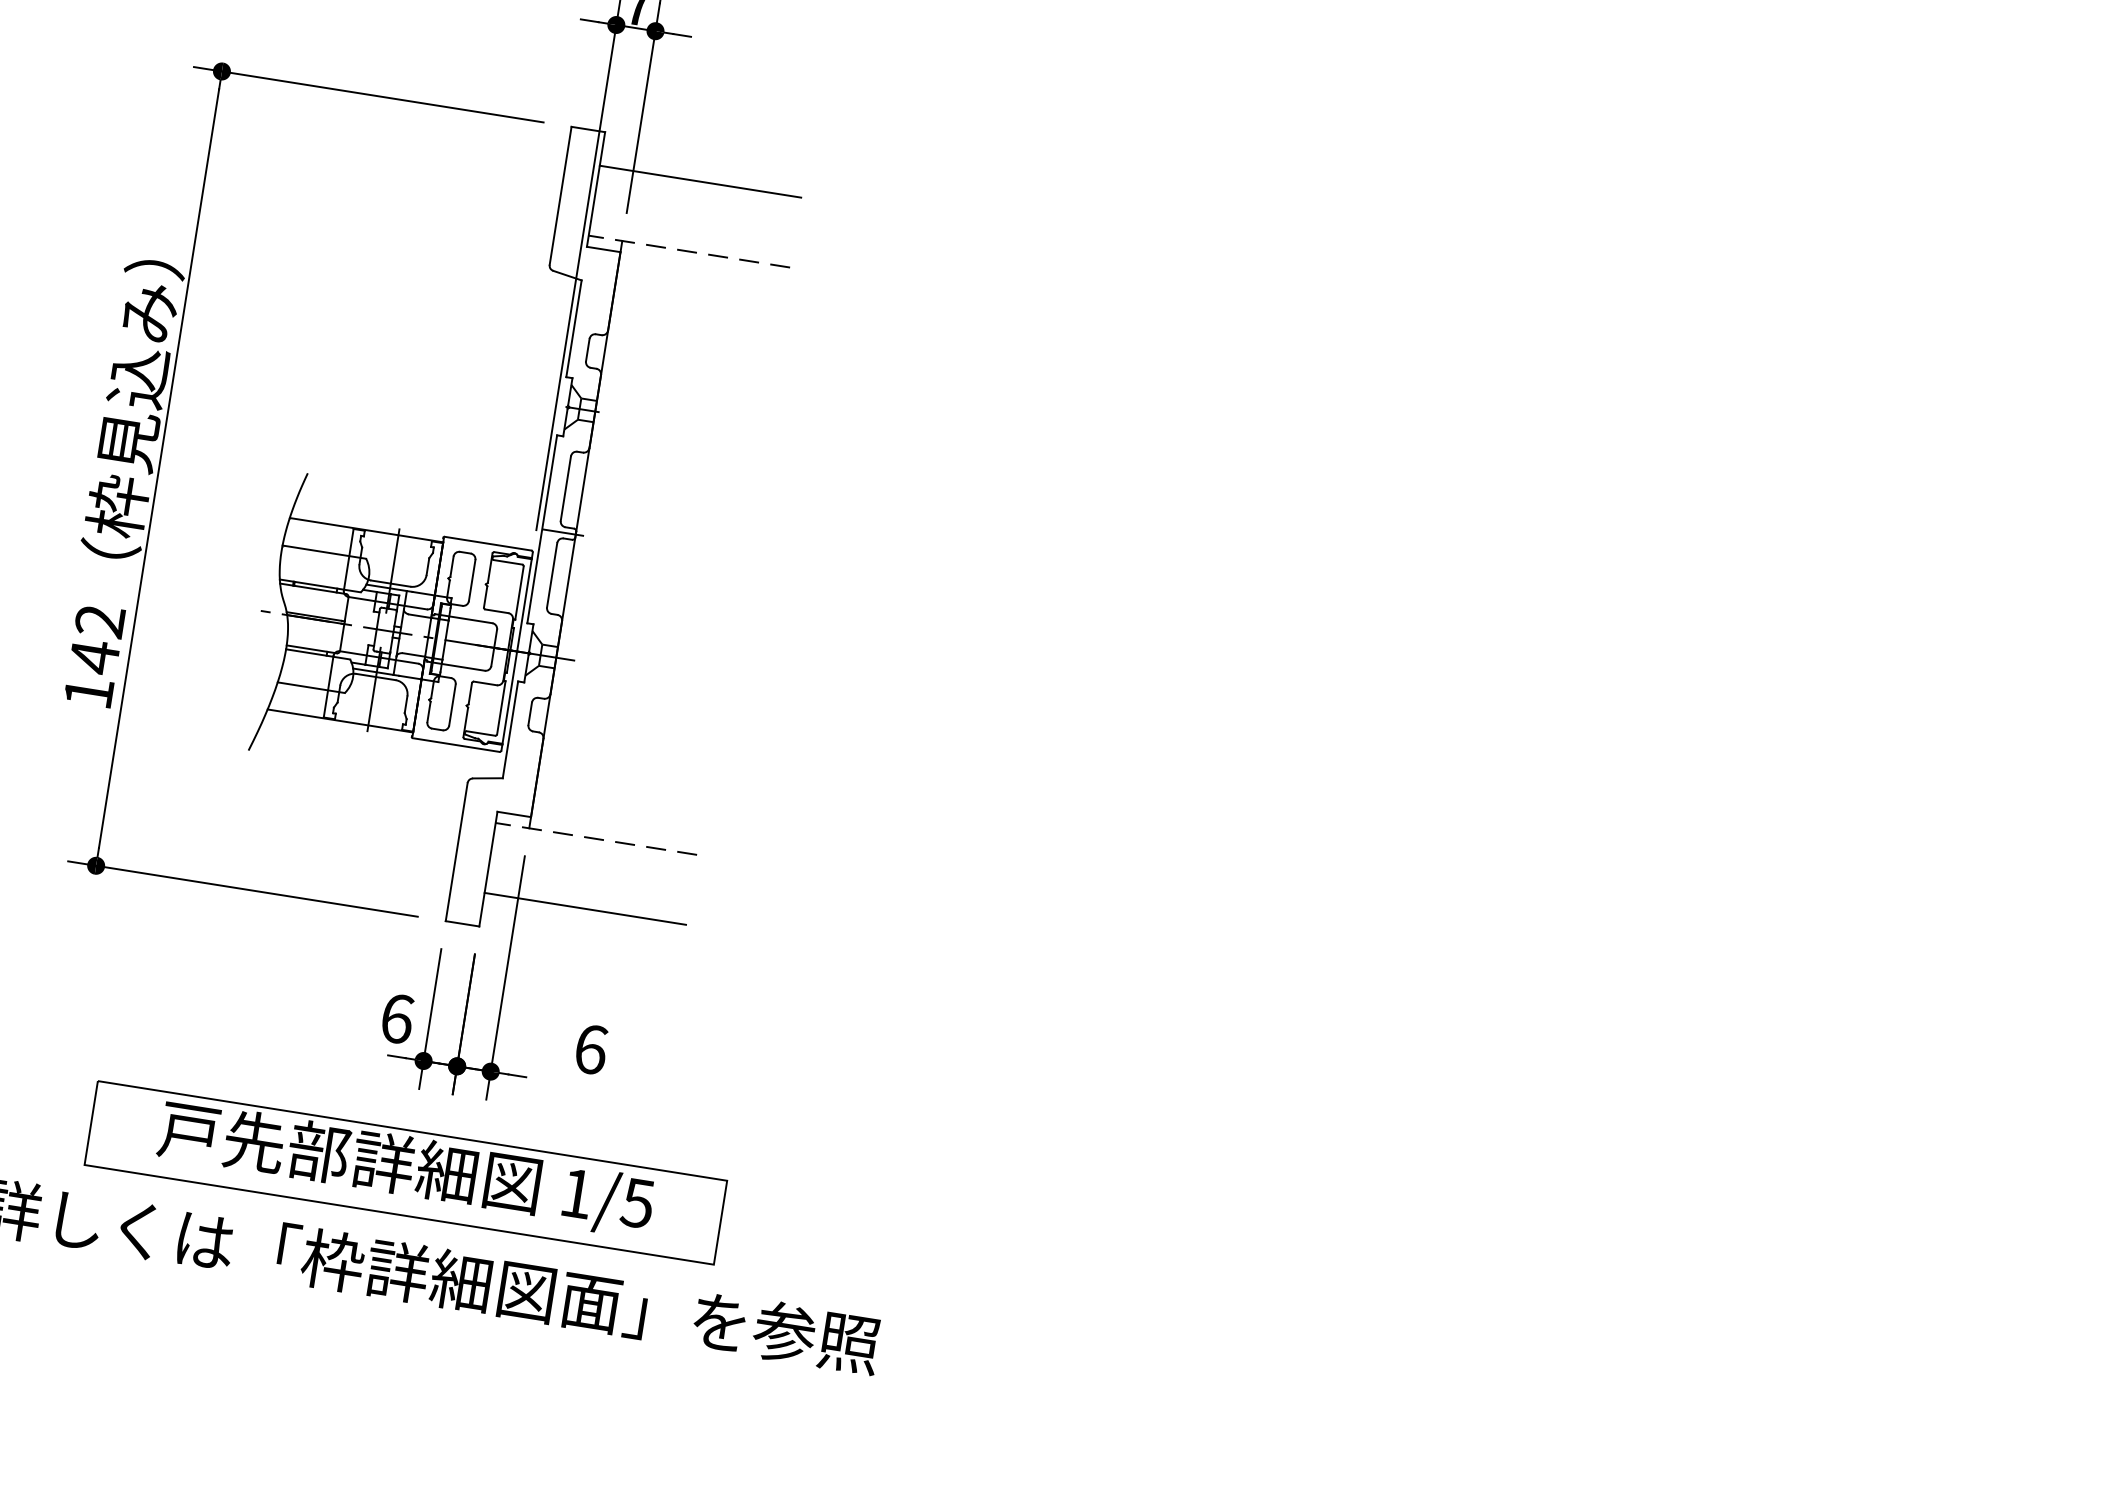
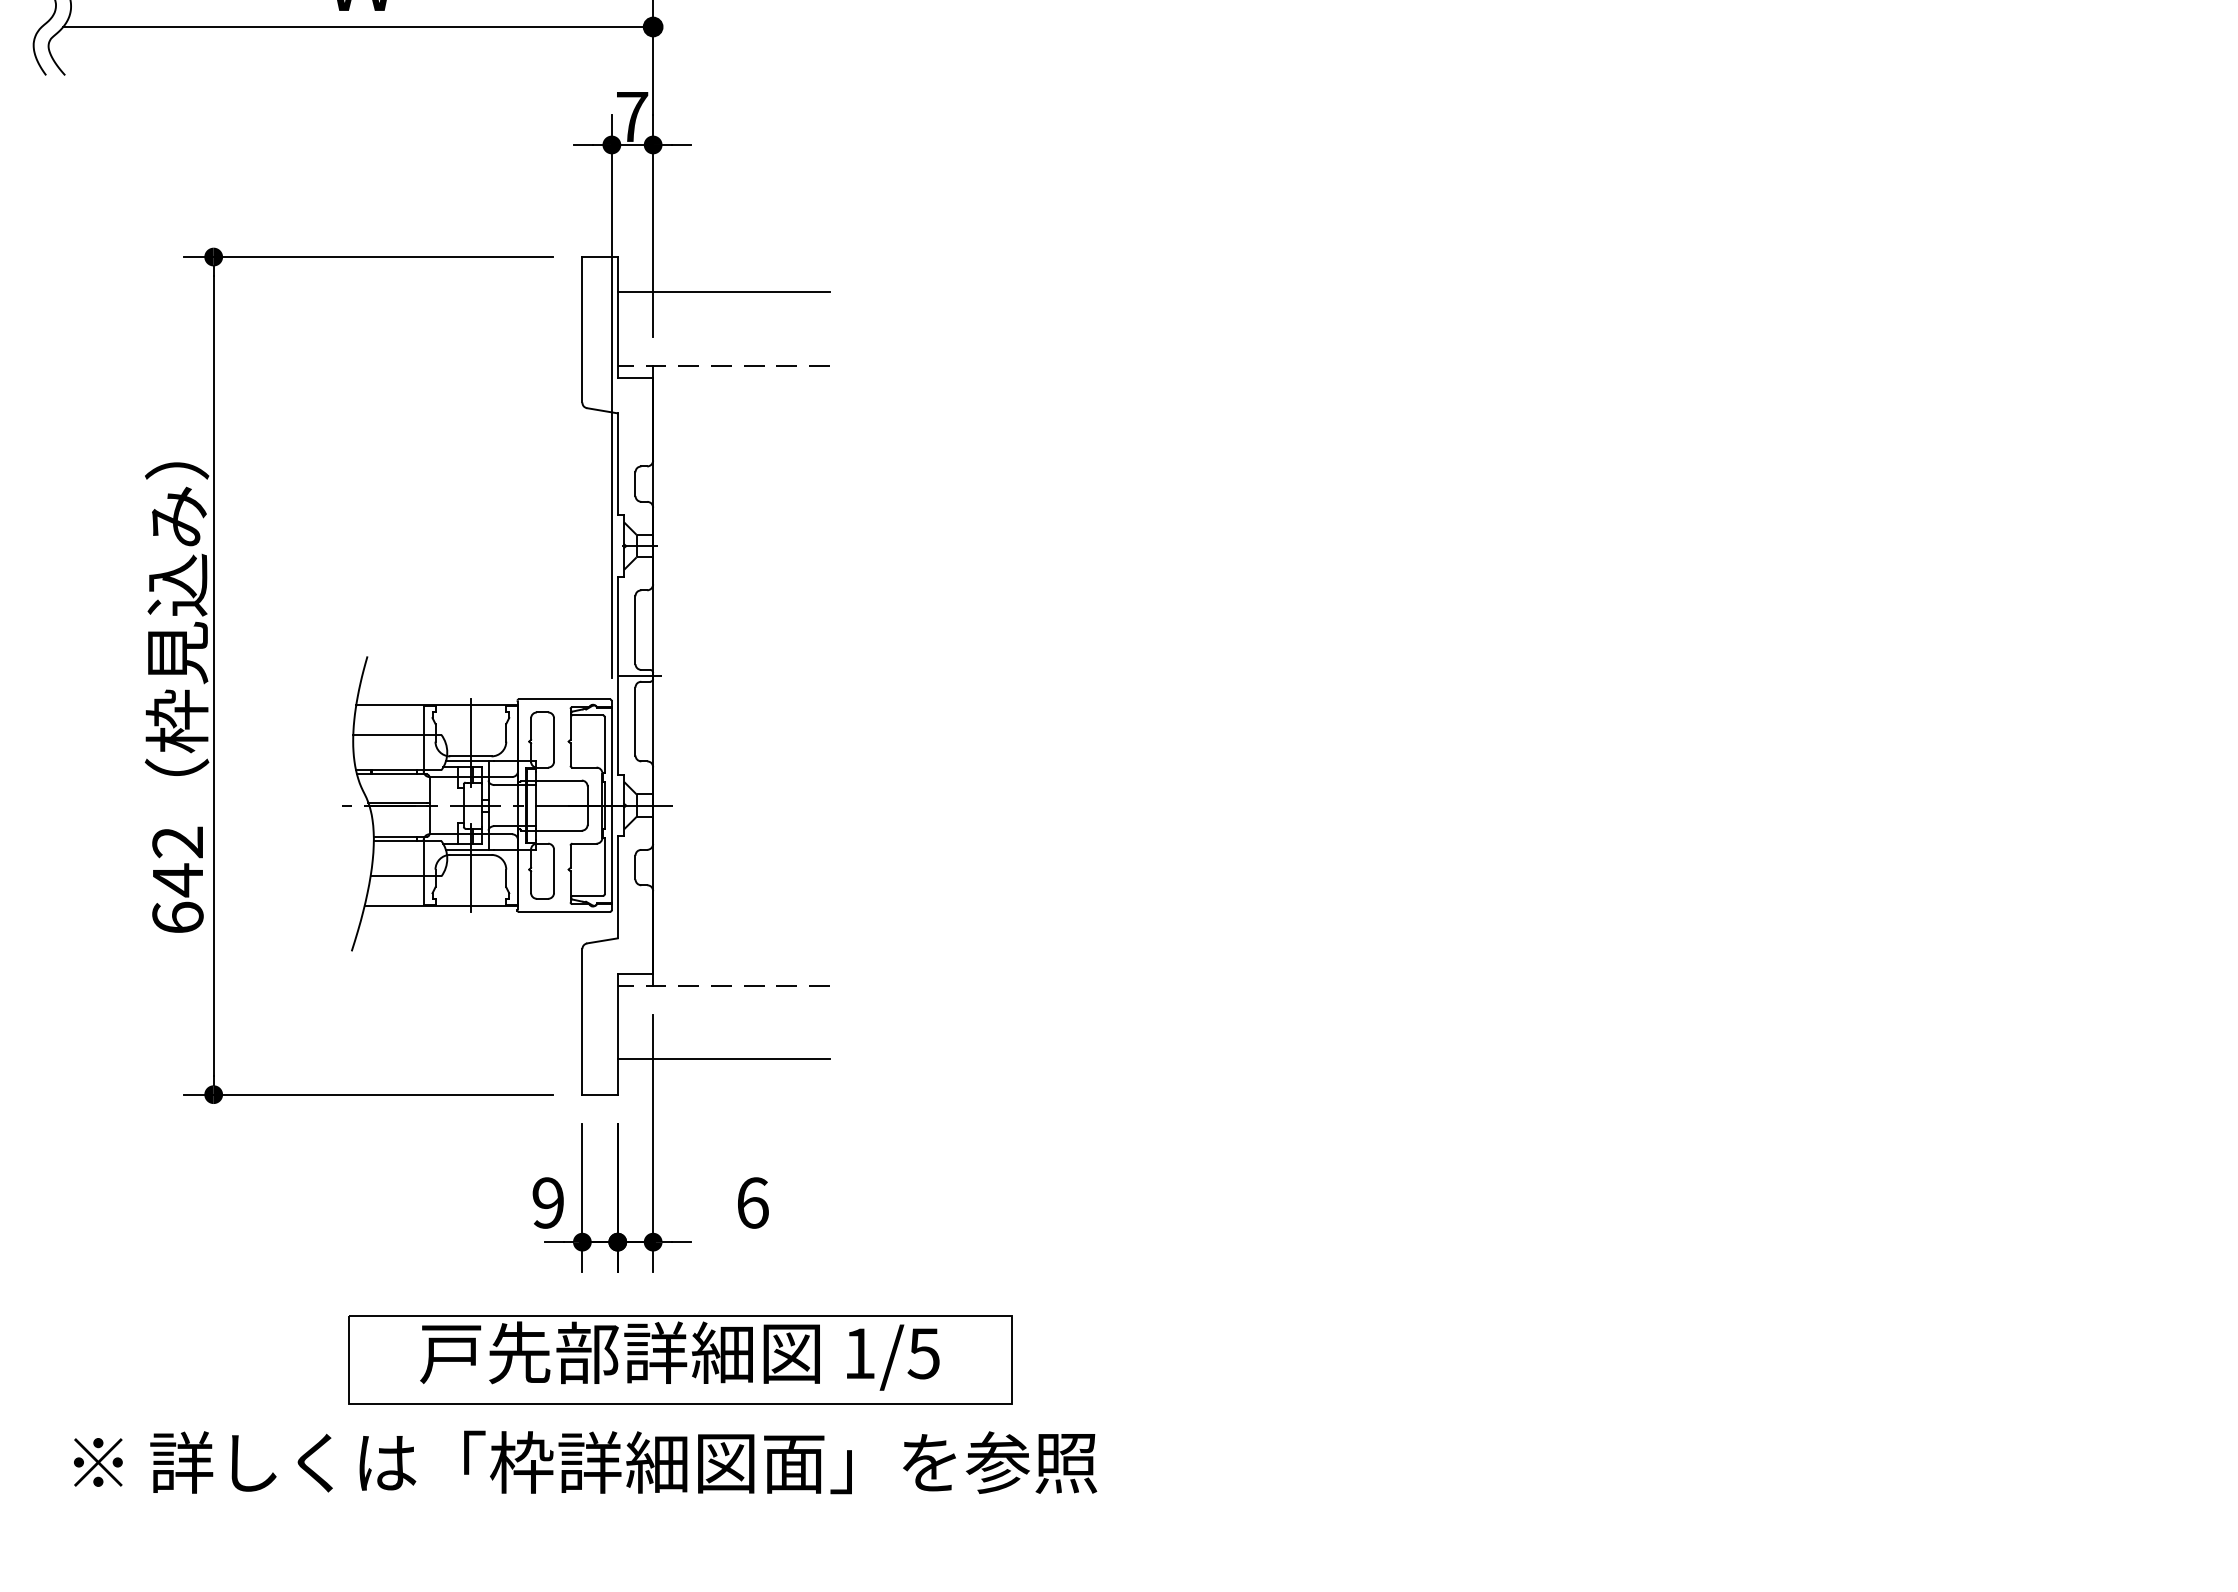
text: (88, 691) -> (177, 916), 142 -> 642
text: (397, 1018) -> (548, 1202), 6 -> 9
part: (406, 1172) -> (680, 1359), moved

